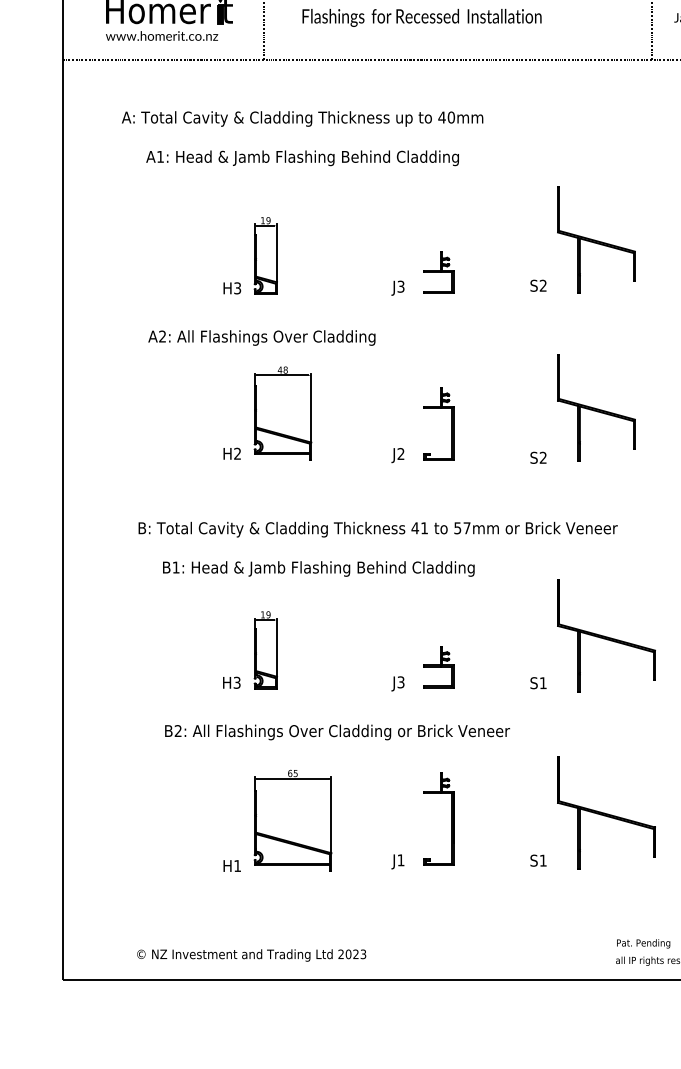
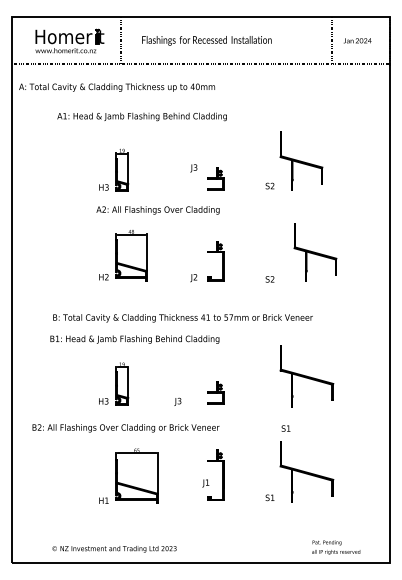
text: (301, 118) -> (116, 87), moved
text: (397, 288) -> (193, 168), moved
text: (260, 338) -> (157, 210), moved
part: (596, 408) -> (315, 252), moved
text: (318, 568) -> (134, 339), moved
text: (397, 683) -> (177, 401), moved
text: (537, 683) -> (285, 428), moved
text: (336, 732) -> (125, 428), moved
text: (397, 861) -> (205, 483), moved

